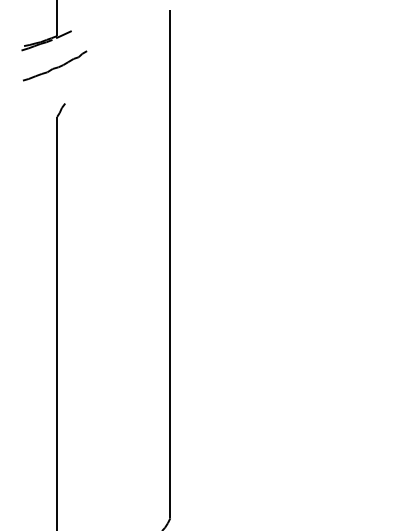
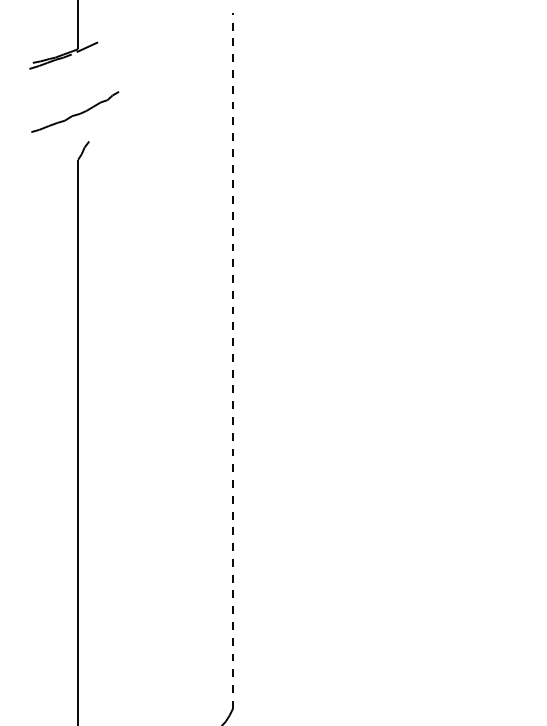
part: (55, 65) -> (75, 111), moved
line: (170, 264) -> (232, 361), solid -> dashed

